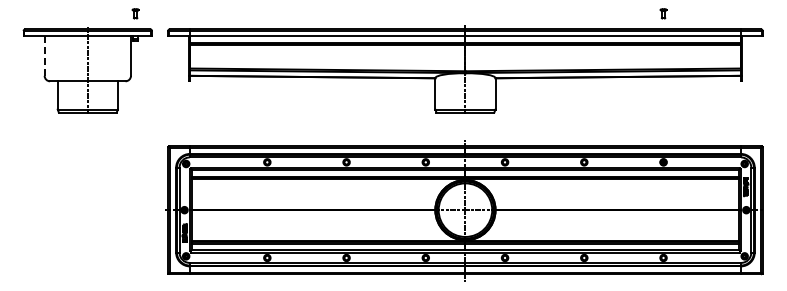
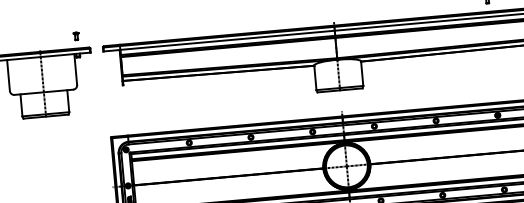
line: (44, 55) -> (8, 75), dashed -> solid

